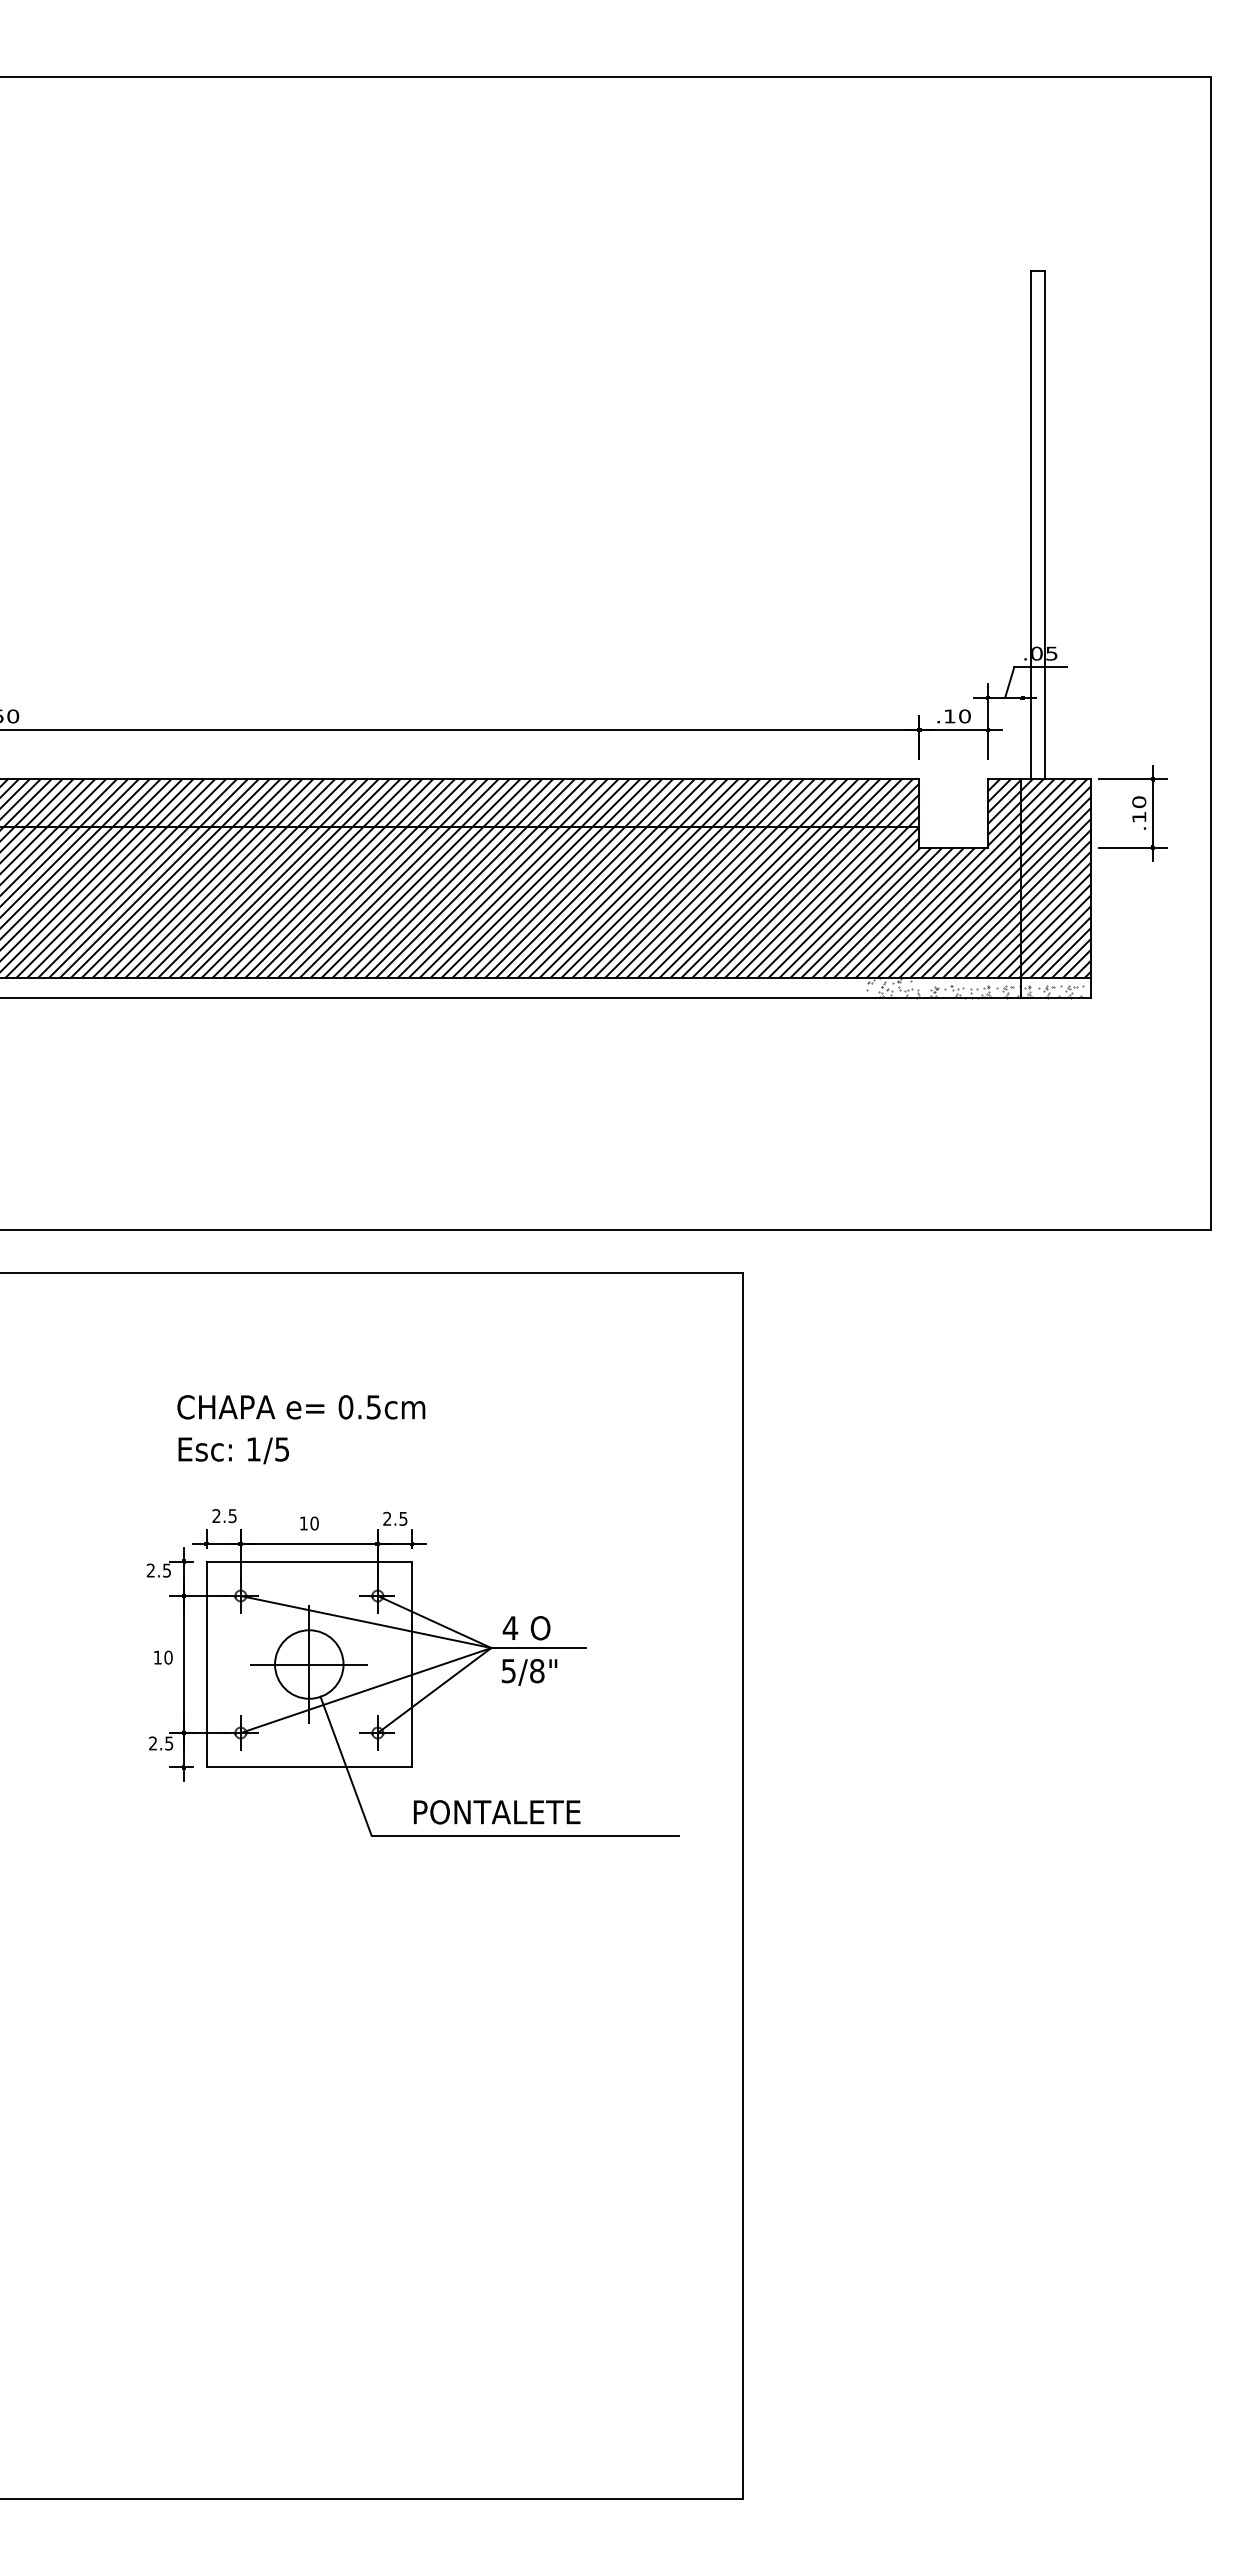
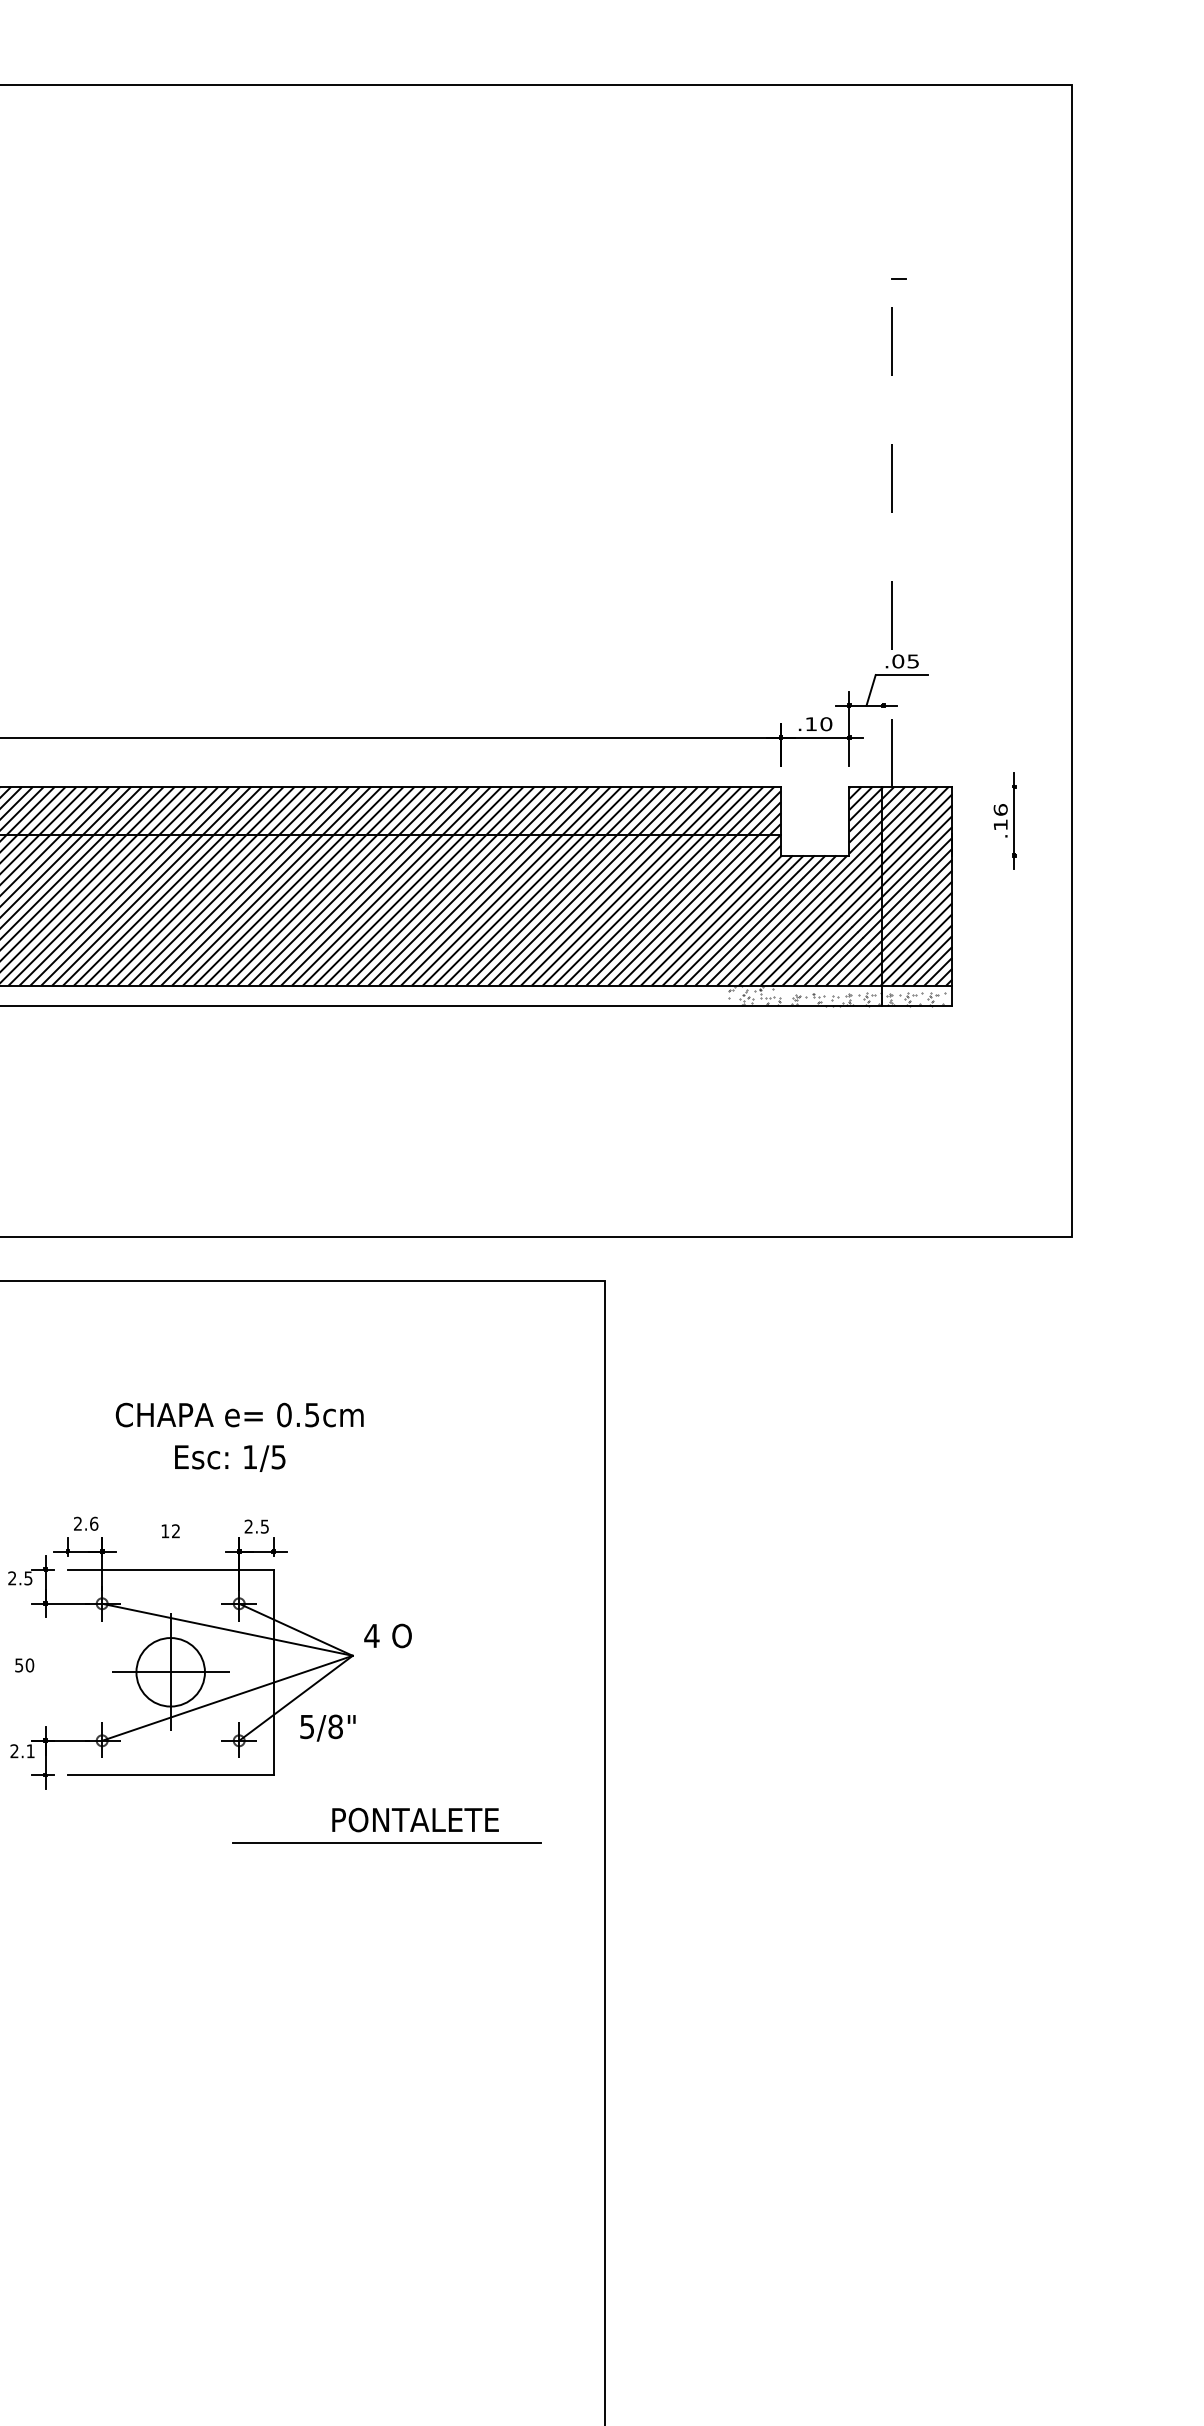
line: (1030, 524) -> (891, 532), solid -> dashed
line: (1044, 524) -> (905, 532), removed
line: (1132, 779) -> (993, 787), removed
text: (1139, 802) -> (1000, 810), .10 -> .16
line: (1132, 847) -> (993, 855), removed
text: (301, 1407) -> (239, 1415), moved
text: (233, 1450) -> (229, 1458), moved
text: (232, 1516) -> (93, 1524), 2.5 -> 2.6
text: (314, 1523) -> (175, 1531), 10 -> 12
line: (308, 1544) -> (169, 1552), removed
line: (538, 1648) -> (399, 1656), removed
text: (157, 1657) -> (18, 1665), 10 -> 50
line: (184, 1664) -> (45, 1672), removed
line: (206, 1664) -> (67, 1672), removed
text: (529, 1671) -> (327, 1727), moved
text: (169, 1743) -> (30, 1751), 2.5 -> 2.1
line: (345, 1765) -> (206, 1773), removed
text: (497, 1812) -> (415, 1820), moved

